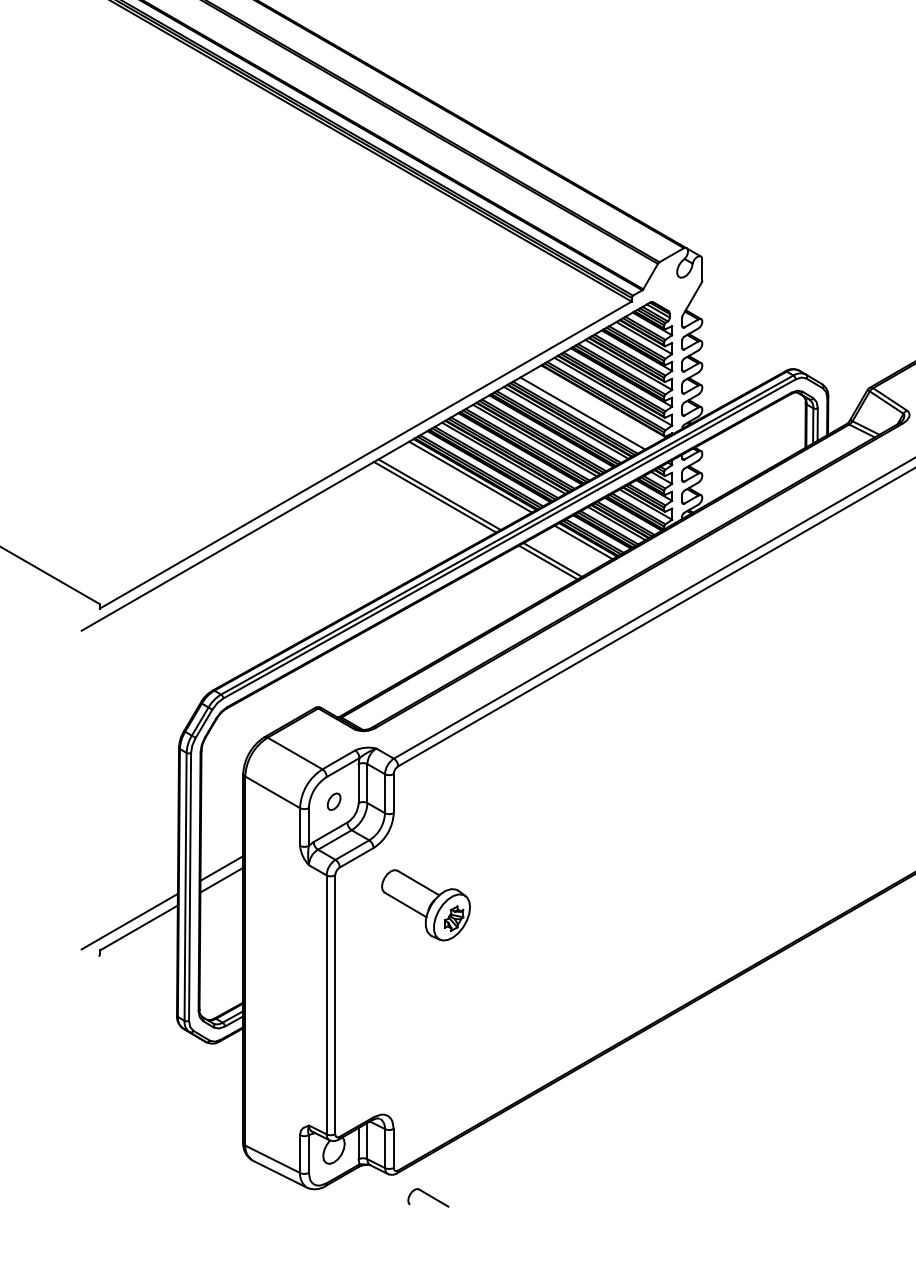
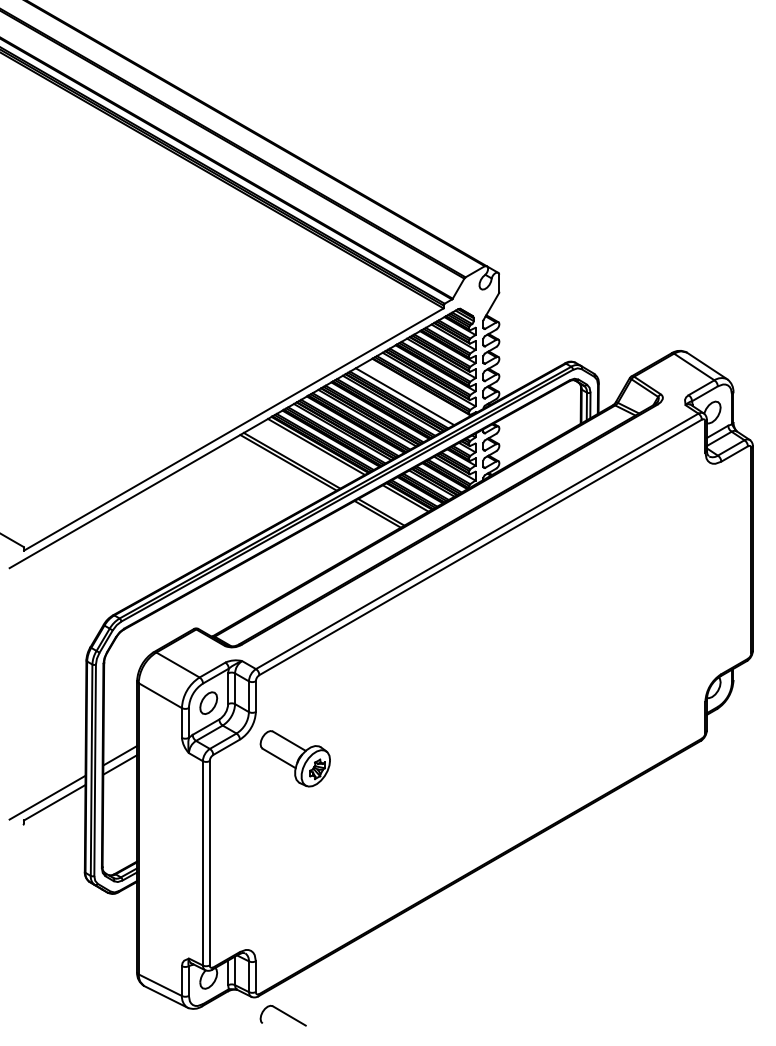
part: (333, 801) -> (208, 702), size x1.67
part: (424, 904) -> (294, 758), moved
part: (427, 1197) -> (282, 1015), size x1.43

